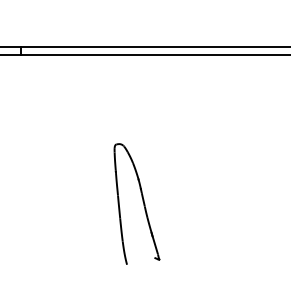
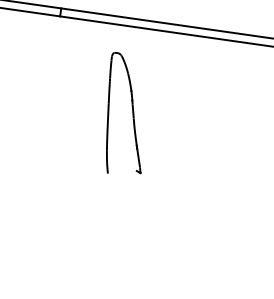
part: (142, 201) -> (132, 113), moved

